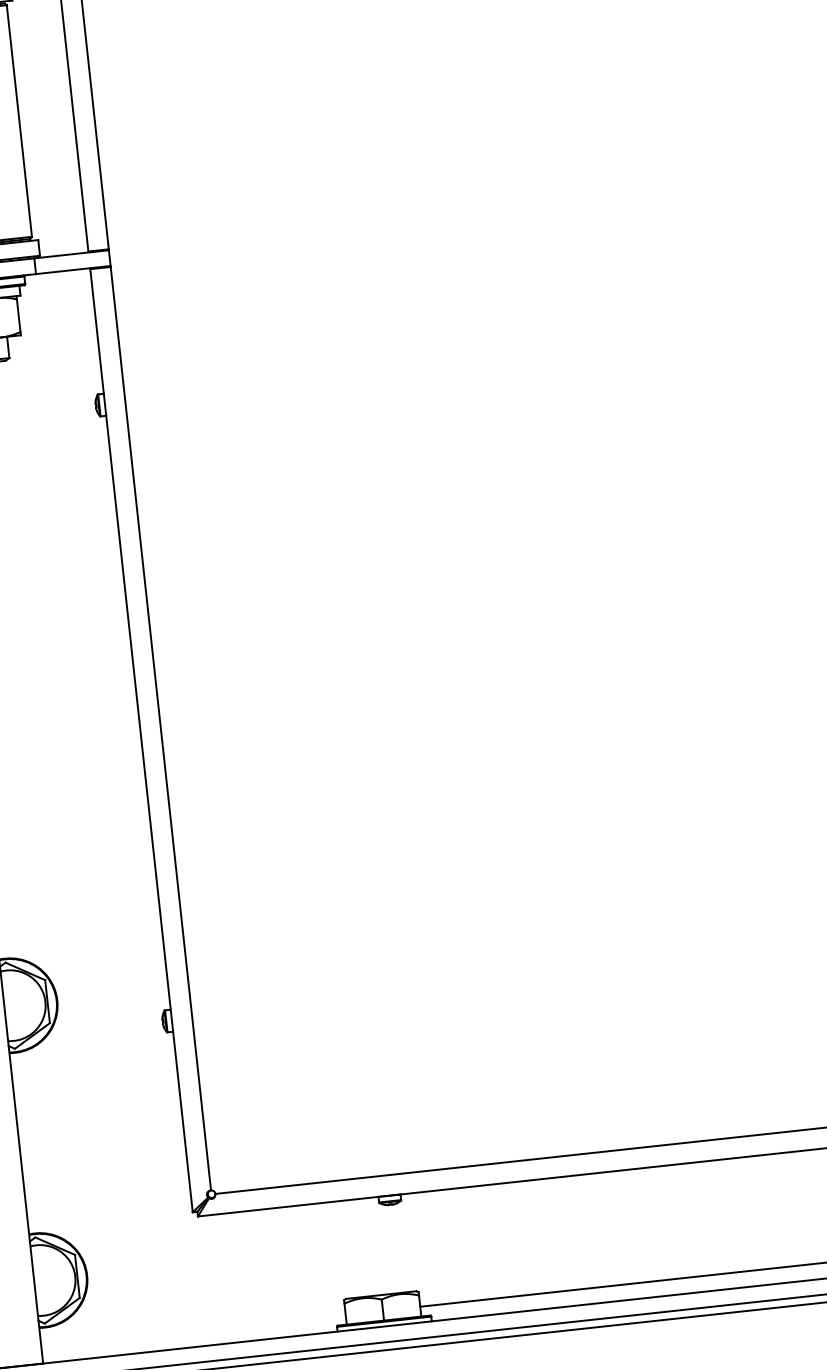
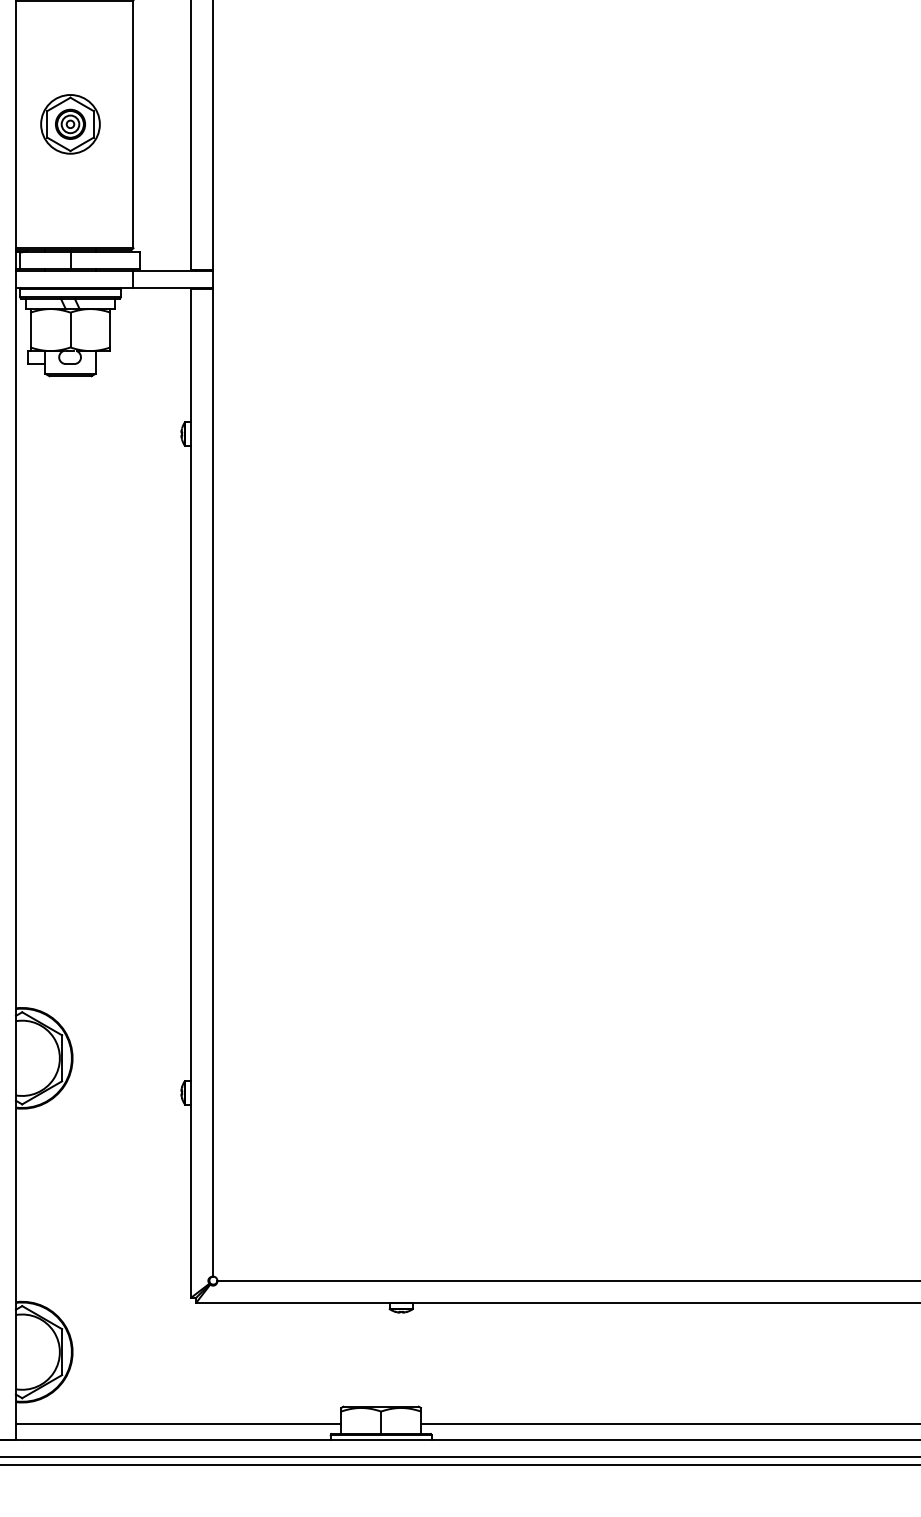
line: (193, 1331) -> (178, 1423), added

